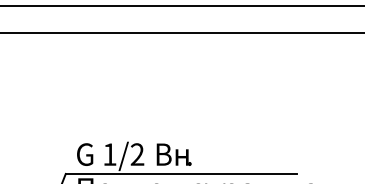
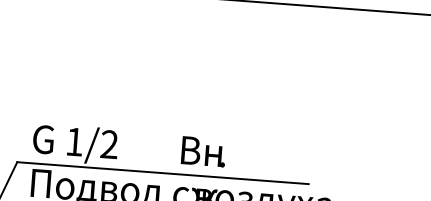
text: (173, 154) -> (202, 151), moved

